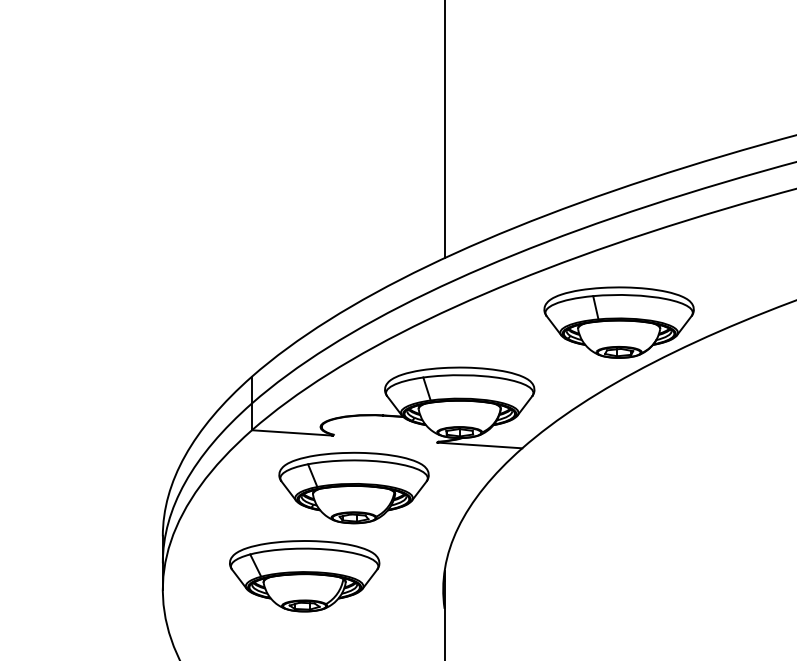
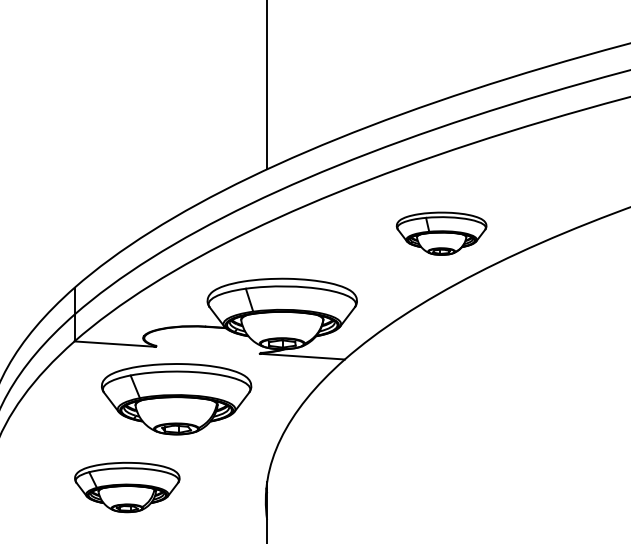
part: (618, 322) -> (441, 233), size x0.6
part: (304, 576) -> (127, 487), size x0.7

